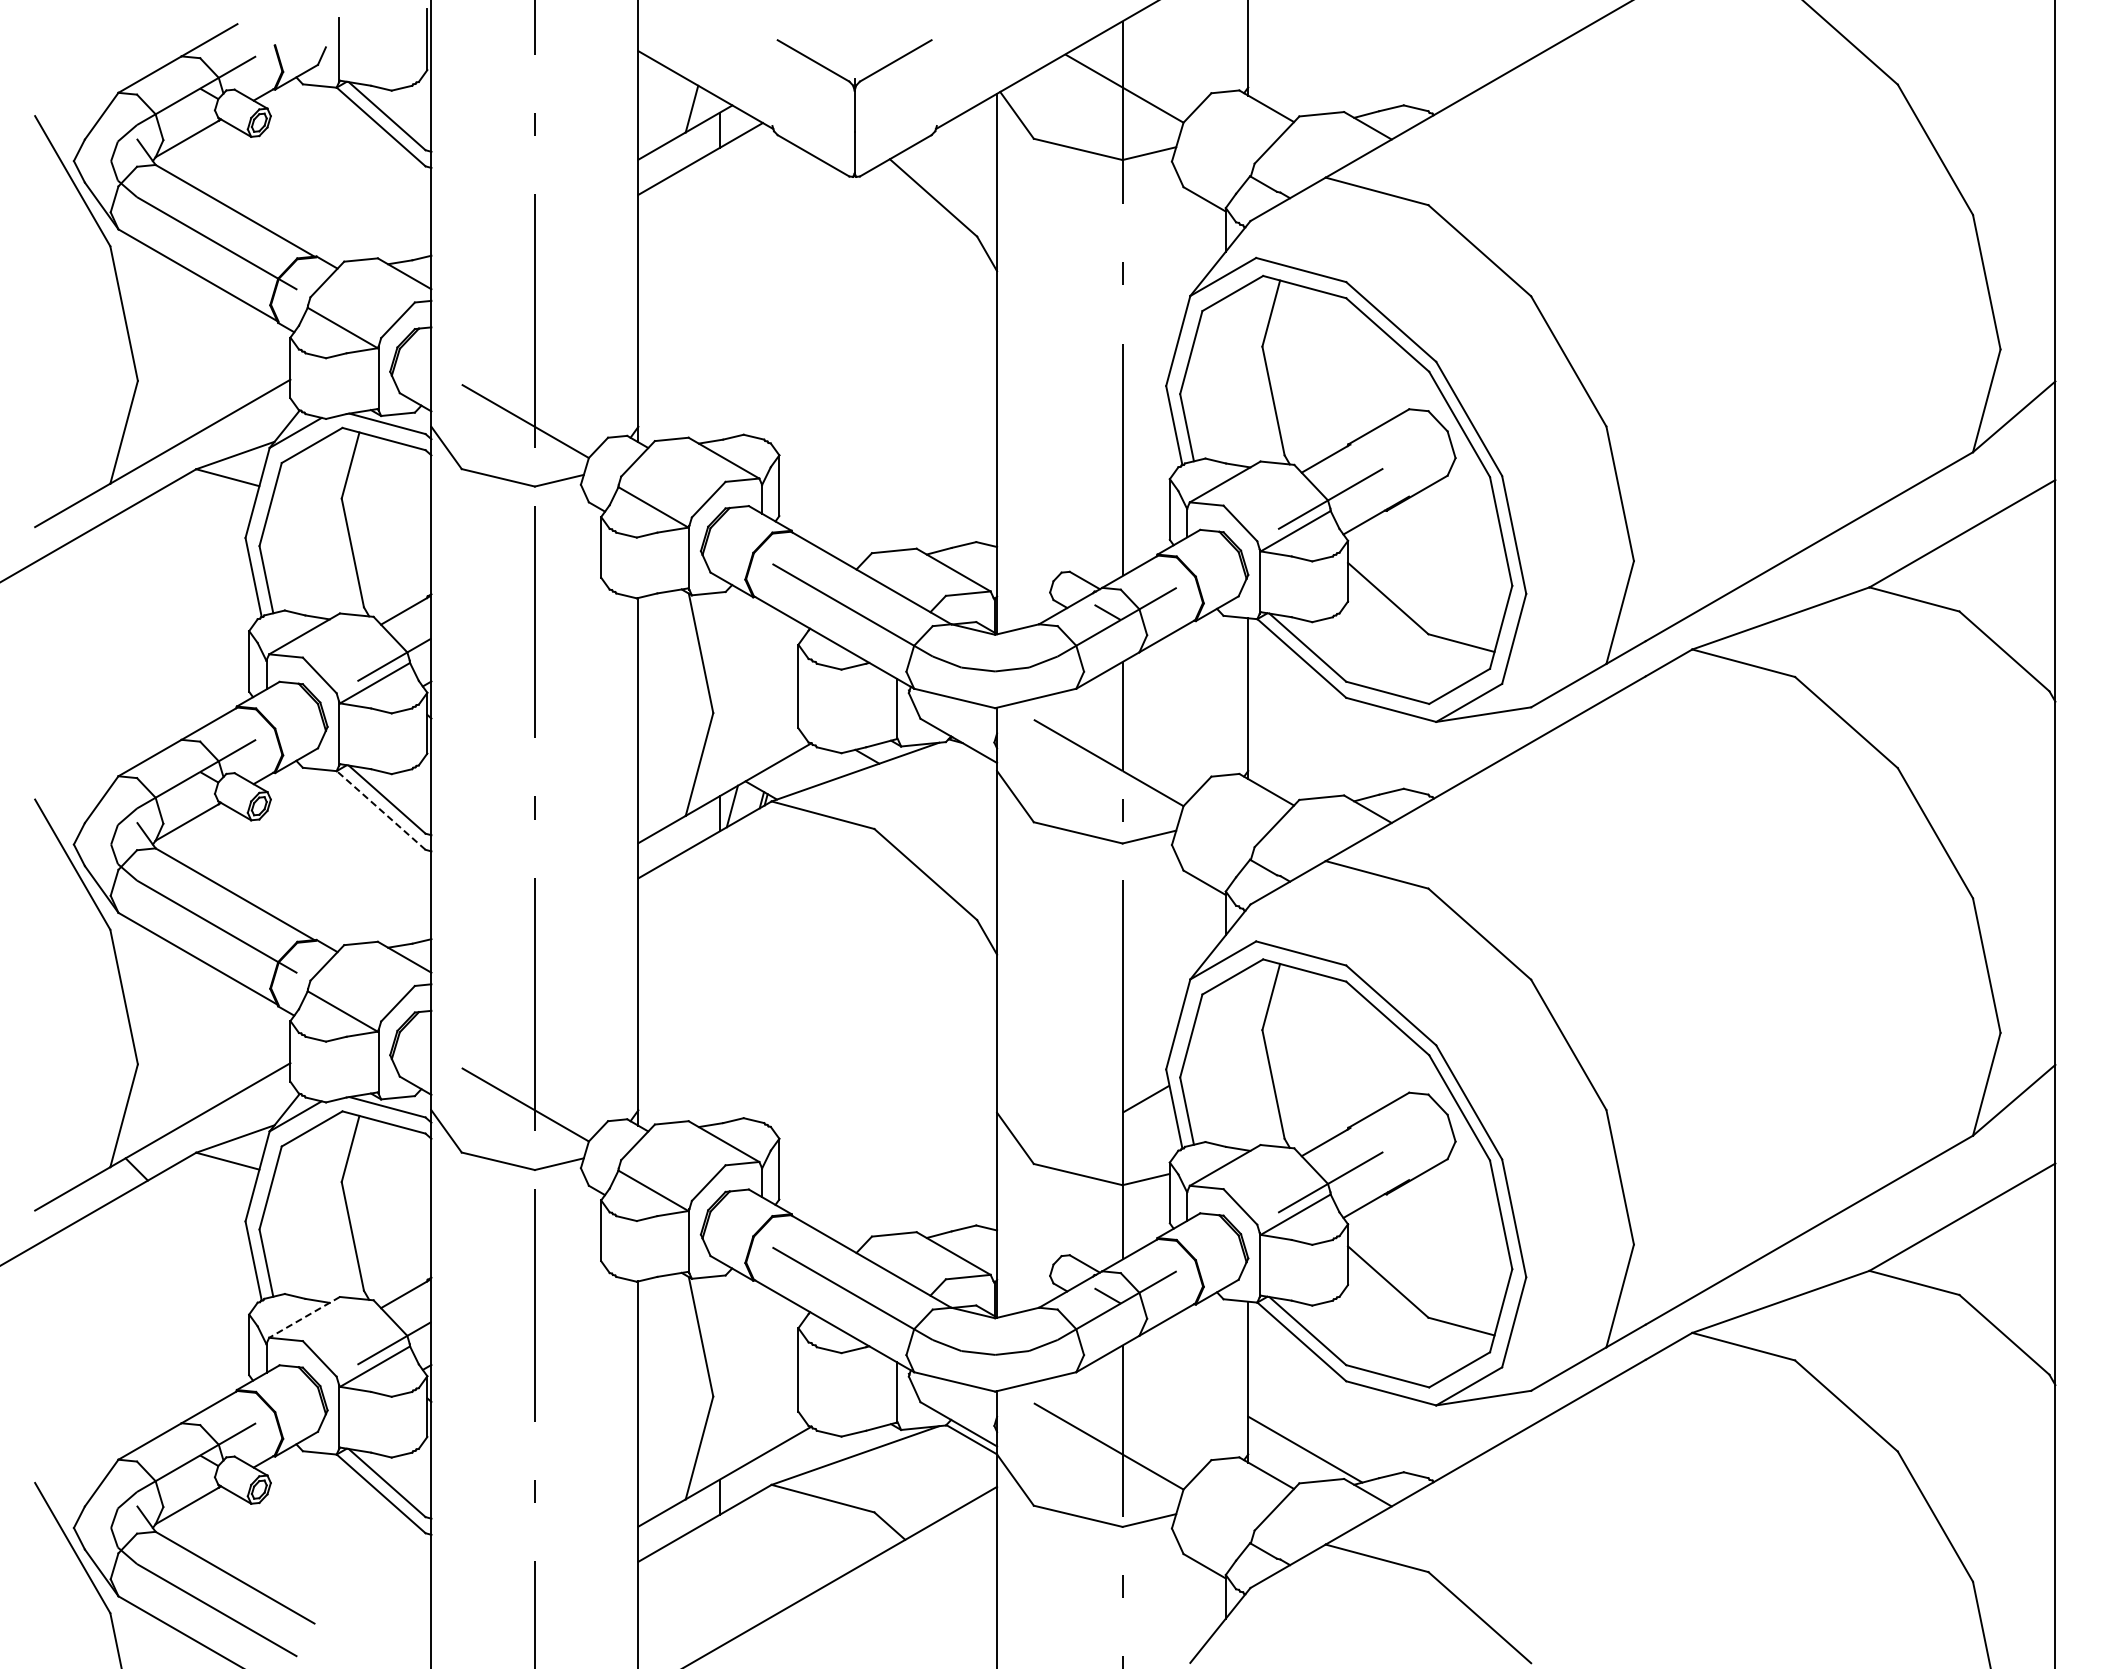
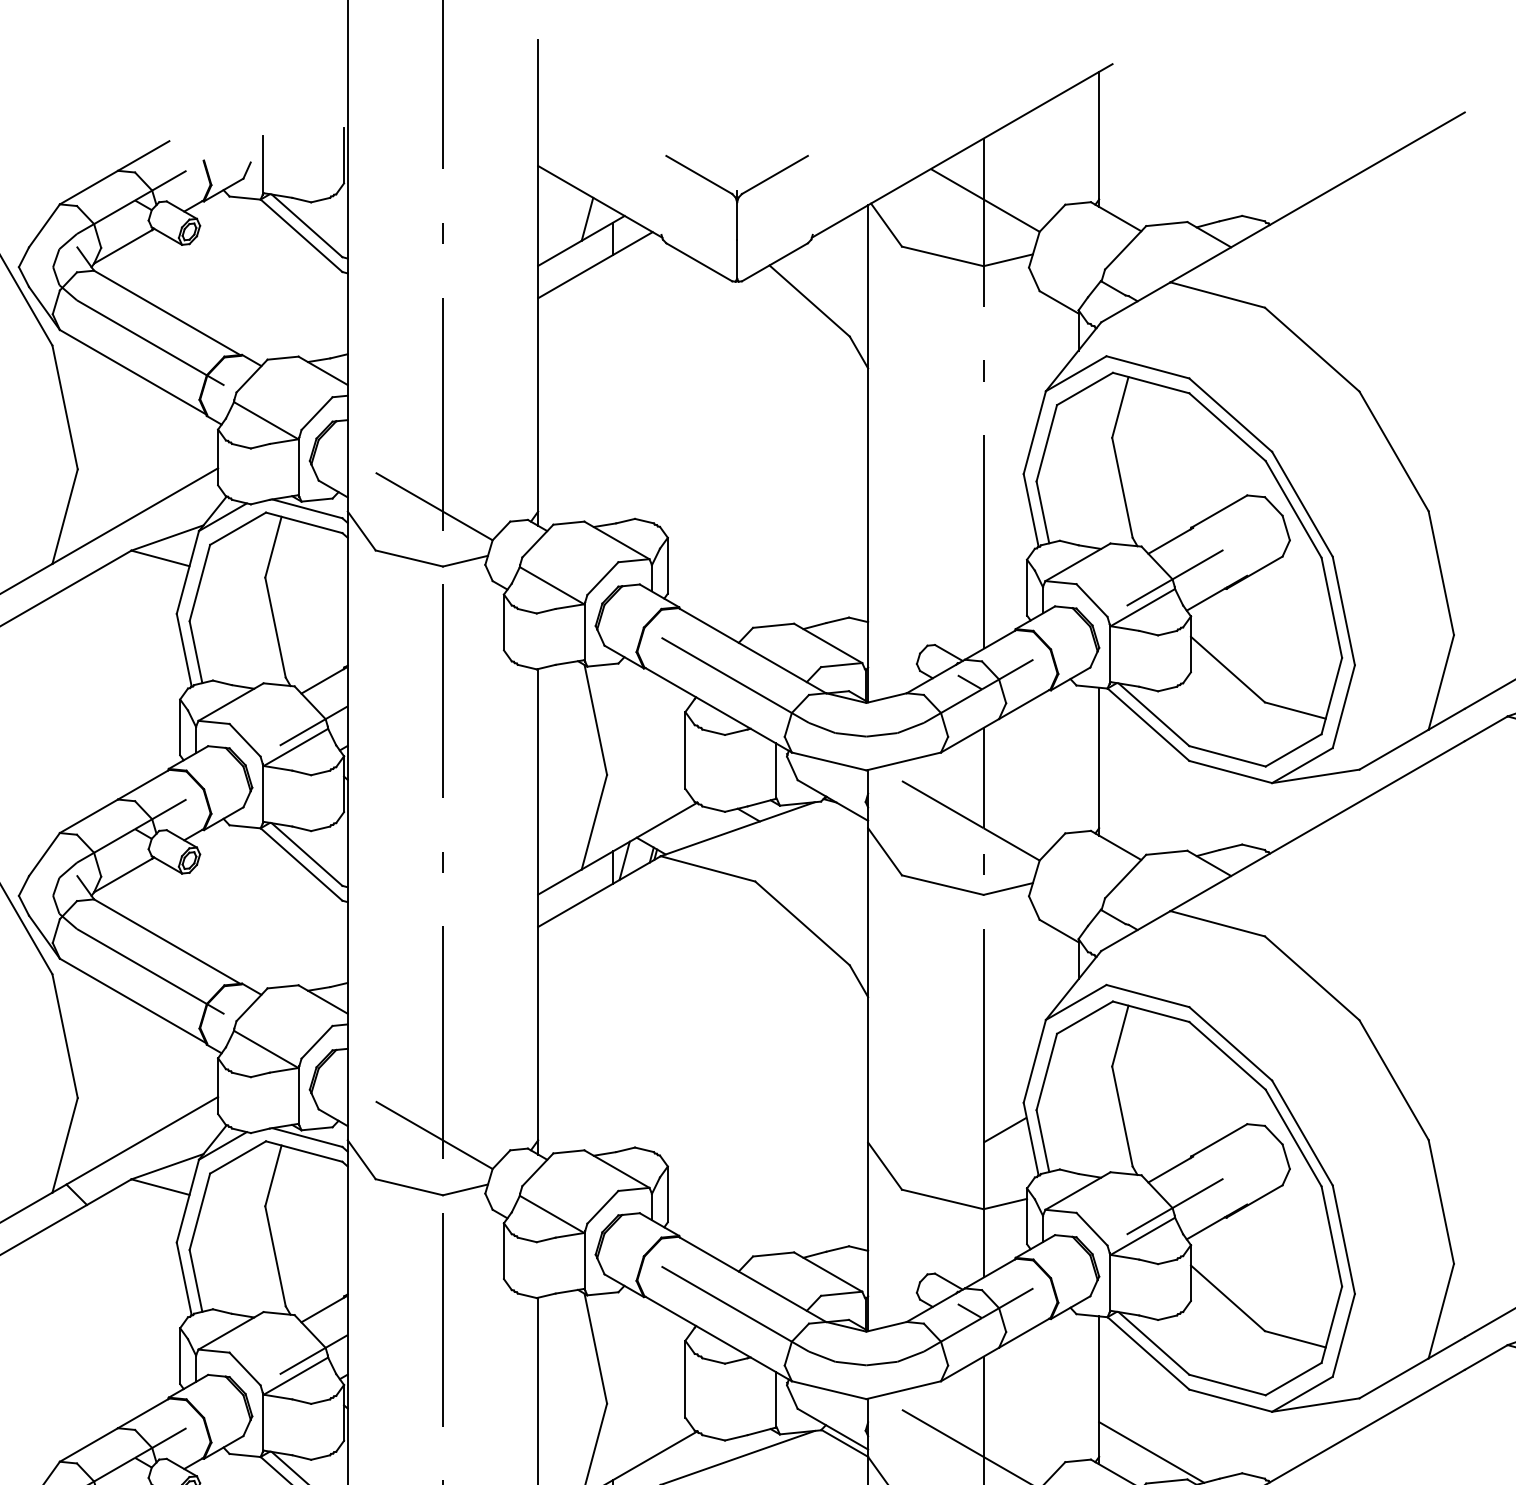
line: (380, 810) -> (300, 864), dashed -> solid
line: (304, 1317) -> (231, 1330), dashed -> solid

